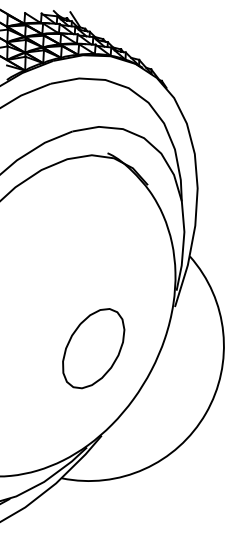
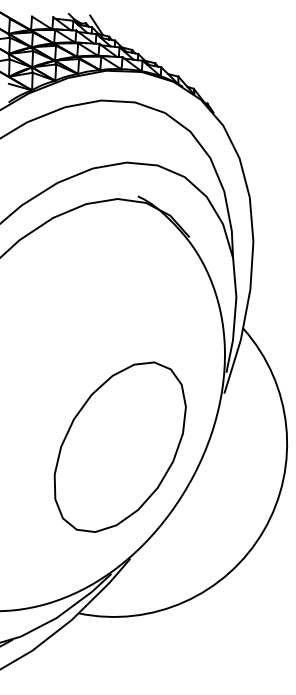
part: (93, 348) -> (119, 446), size x1.67

